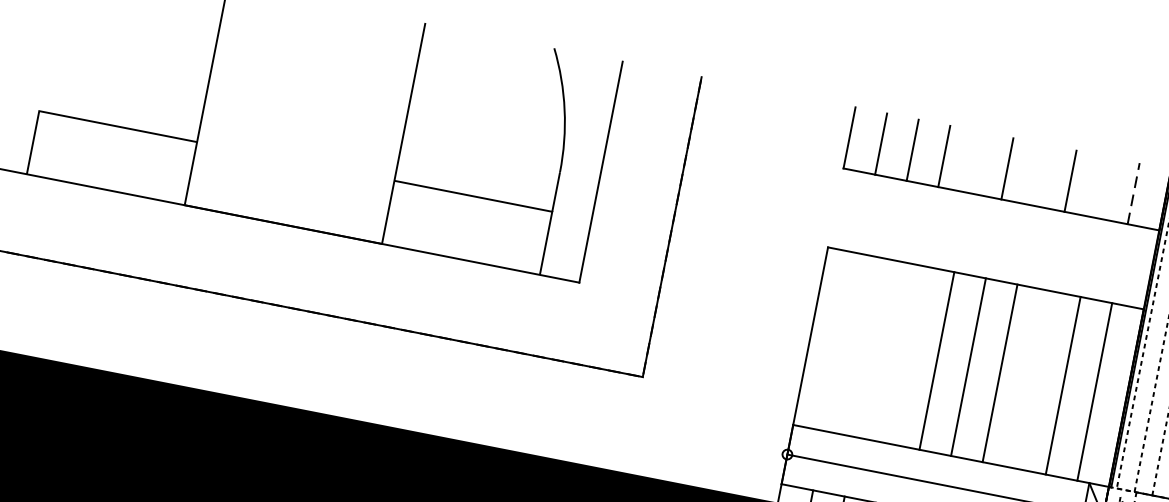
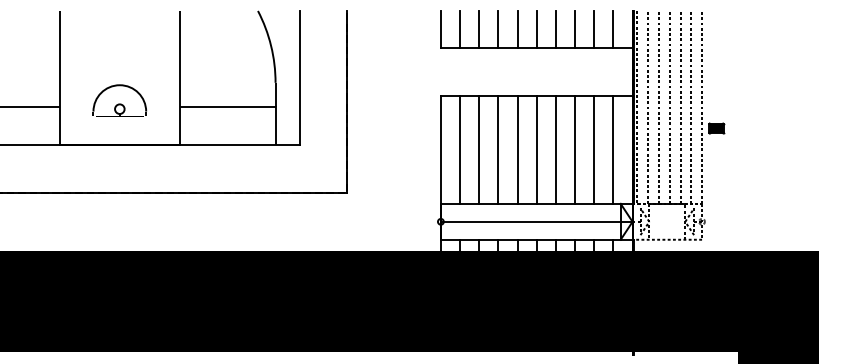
part: (297, 150) -> (119, 100), added
line: (975, 162) -> (517, 29), added
line: (1038, 174) -> (555, 29), added
line: (1102, 187) -> (594, 29), added
line: (1133, 193) -> (613, 29), dashed -> solid
line: (843, 341) -> (460, 149), added
line: (874, 347) -> (479, 149), added
line: (905, 354) -> (498, 149), added
line: (1032, 378) -> (575, 149), added

